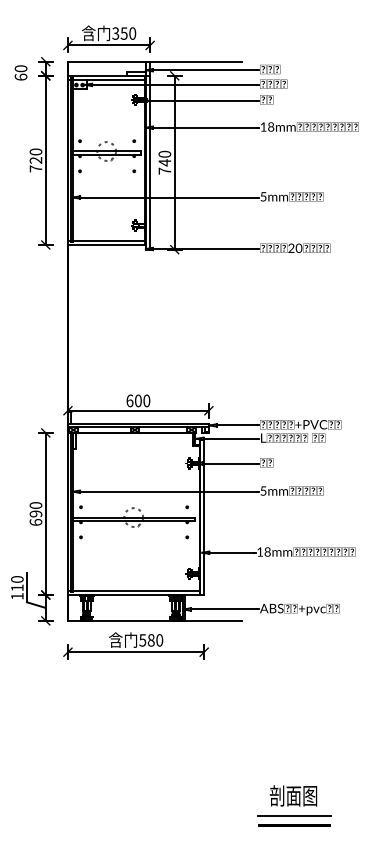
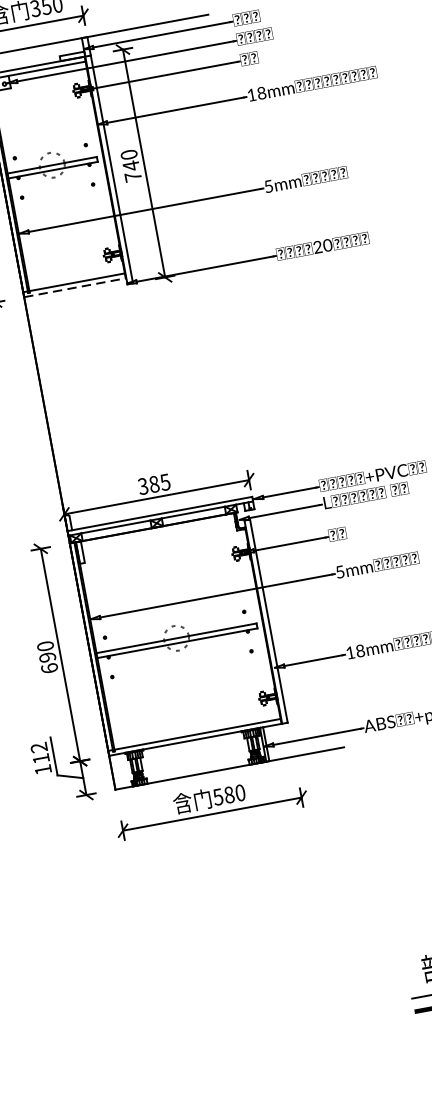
line: (106, 245) -> (74, 288), solid -> dashed
text: (138, 400) -> (154, 483), 600 -> 385
text: (17, 579) -> (39, 747), 110 -> 112

